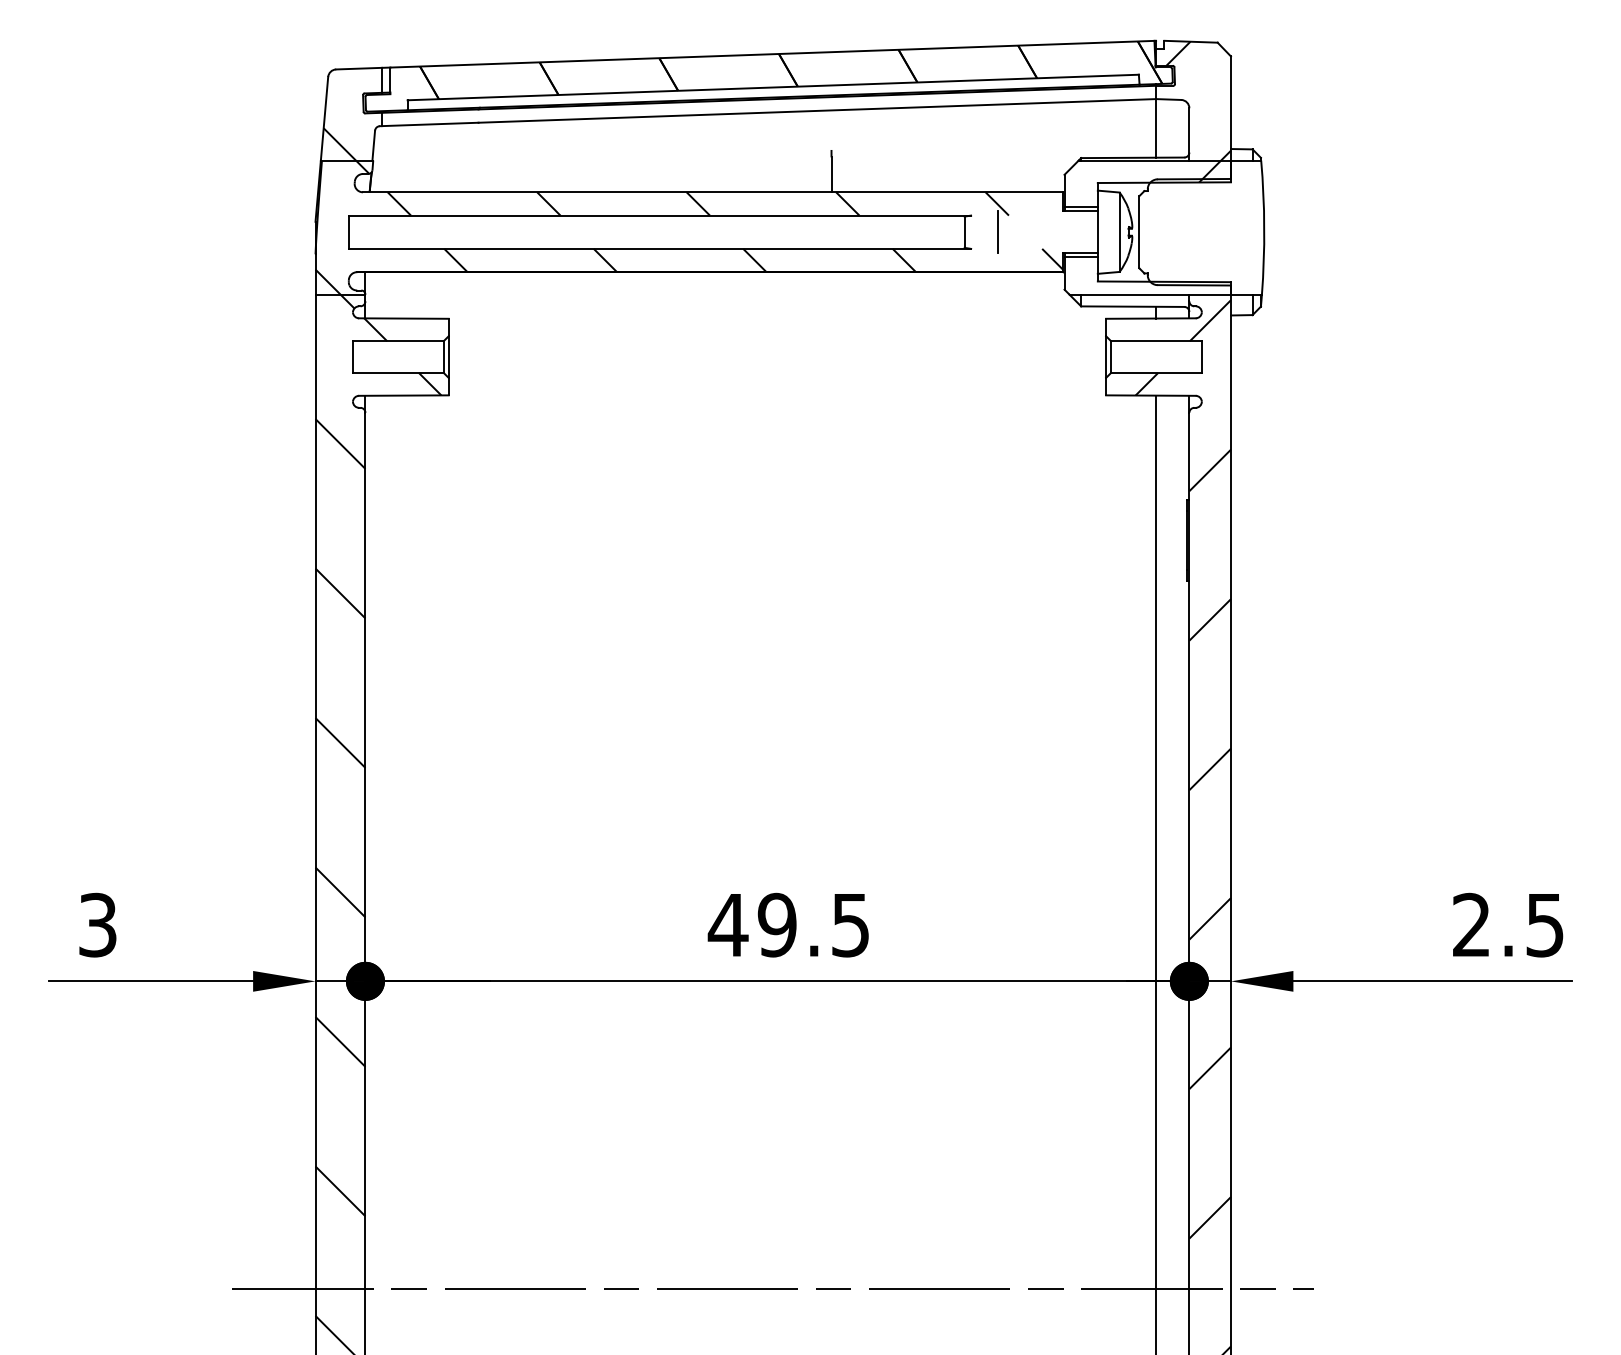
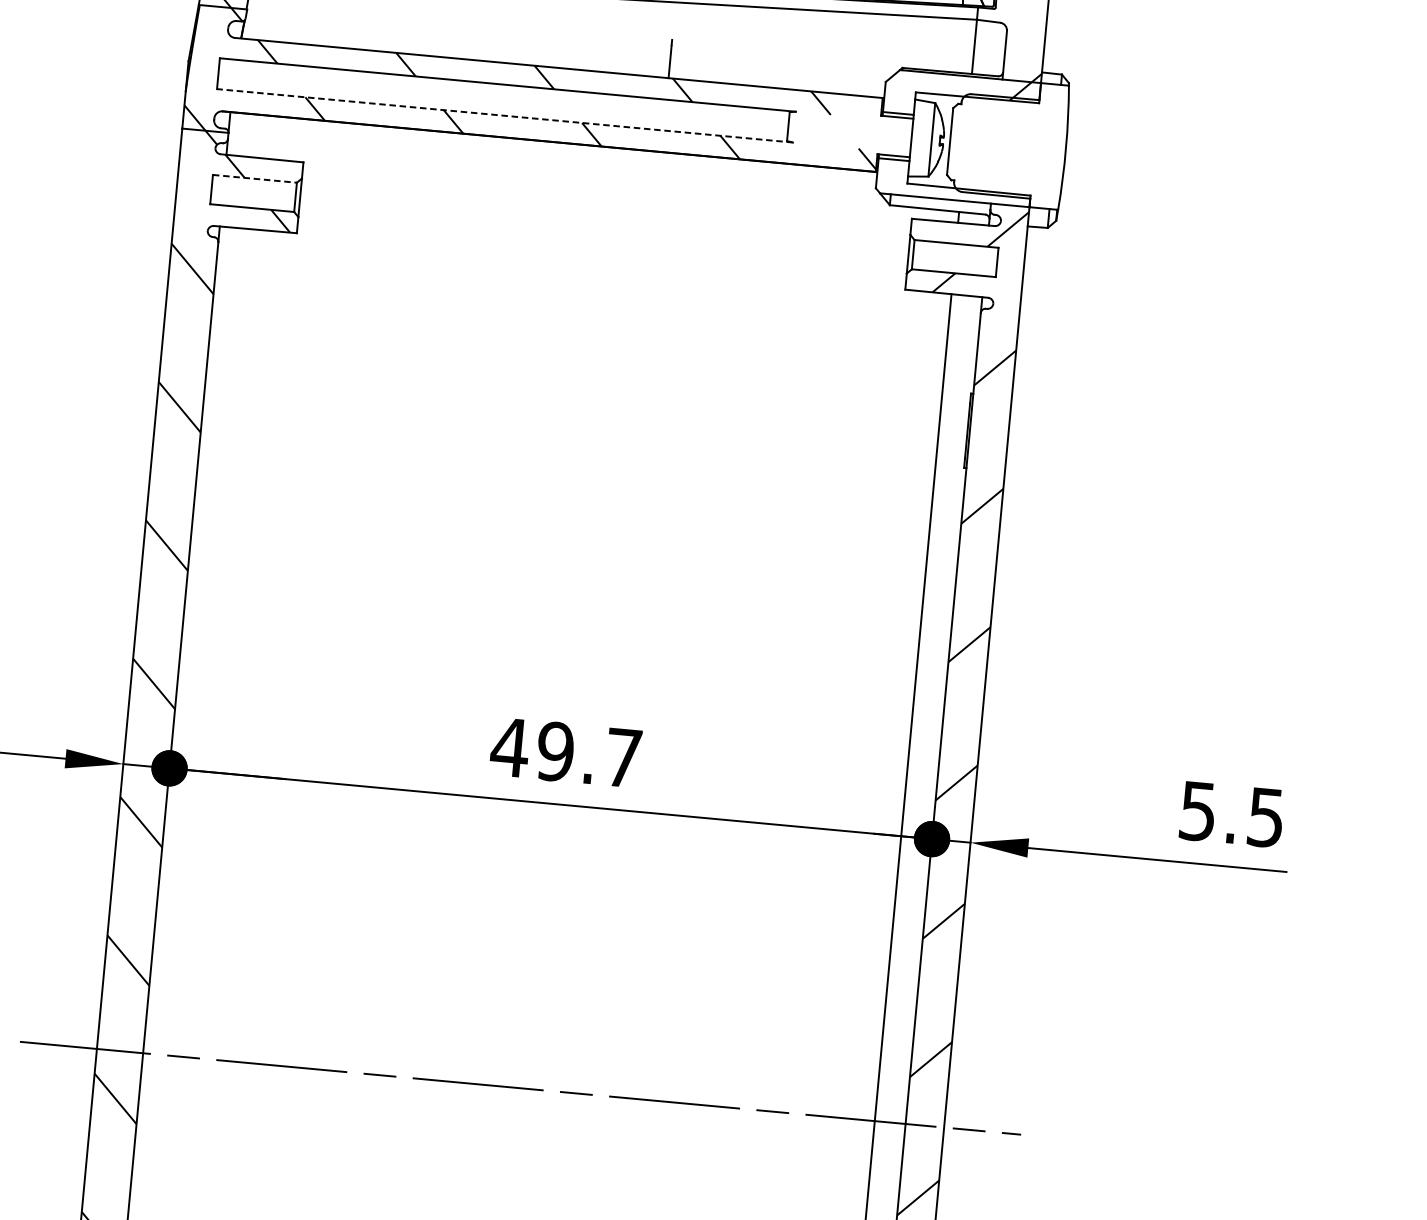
line: (997, 232) -> (818, 129), removed
line: (659, 248) -> (504, 115), solid -> dashed
line: (398, 341) -> (255, 179), solid -> dashed
text: (1471, 924) -> (1198, 810), 2.5 -> 5.5
text: (850, 925) -> (623, 758), 49.5 -> 49.7

